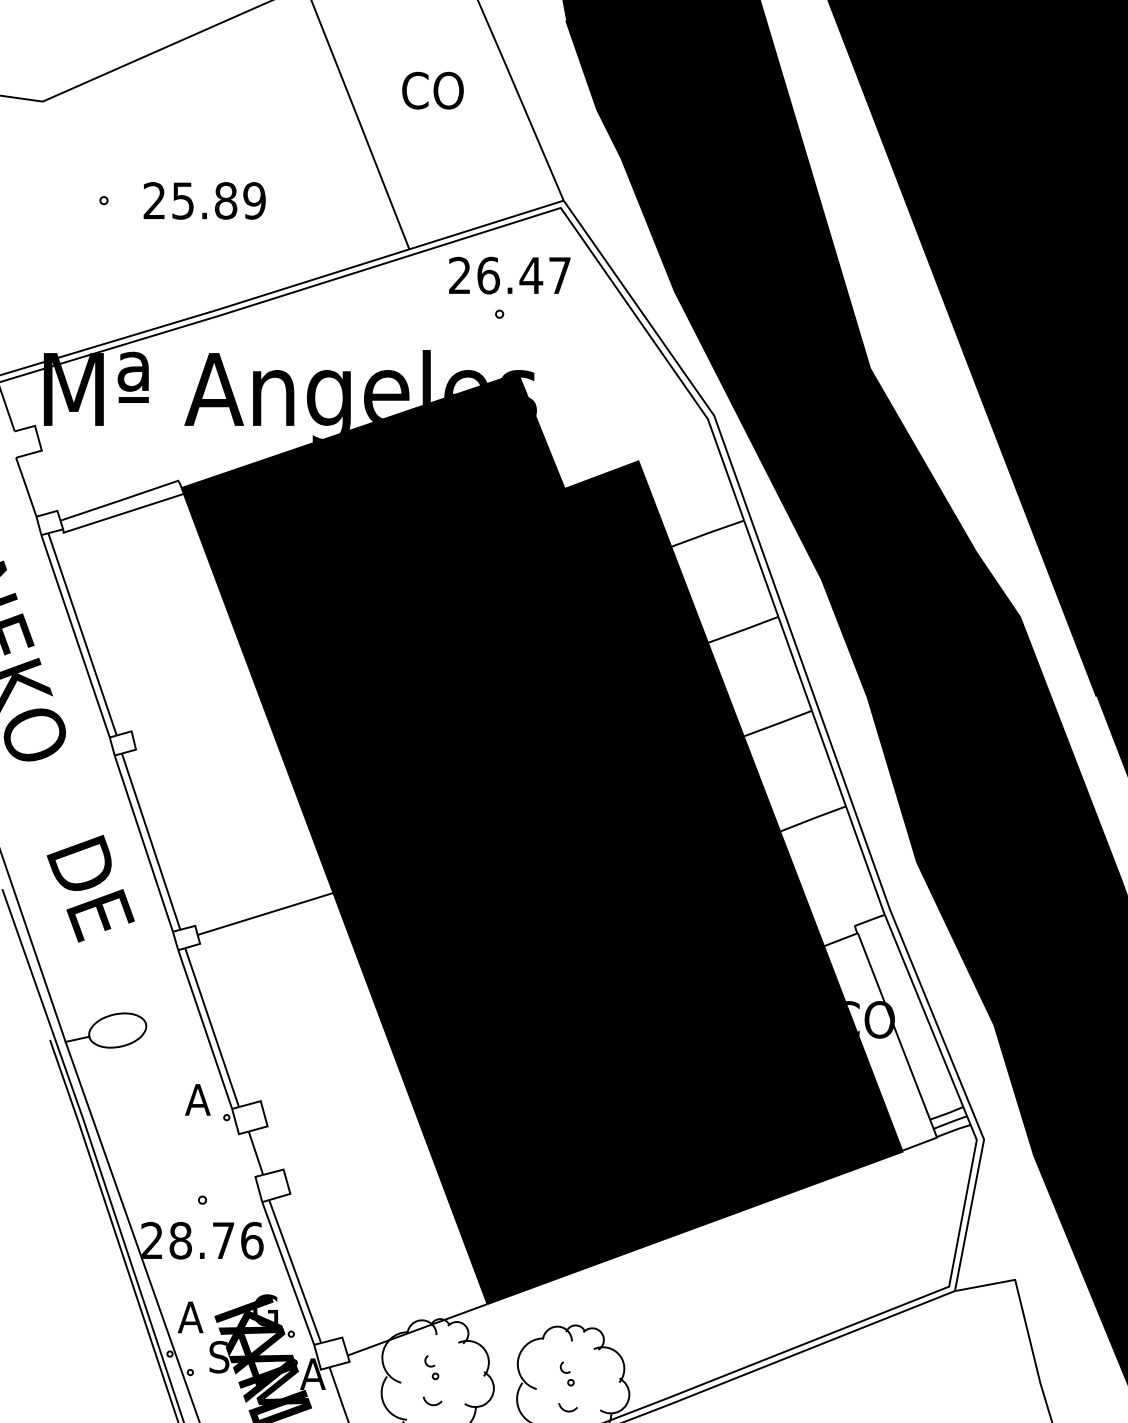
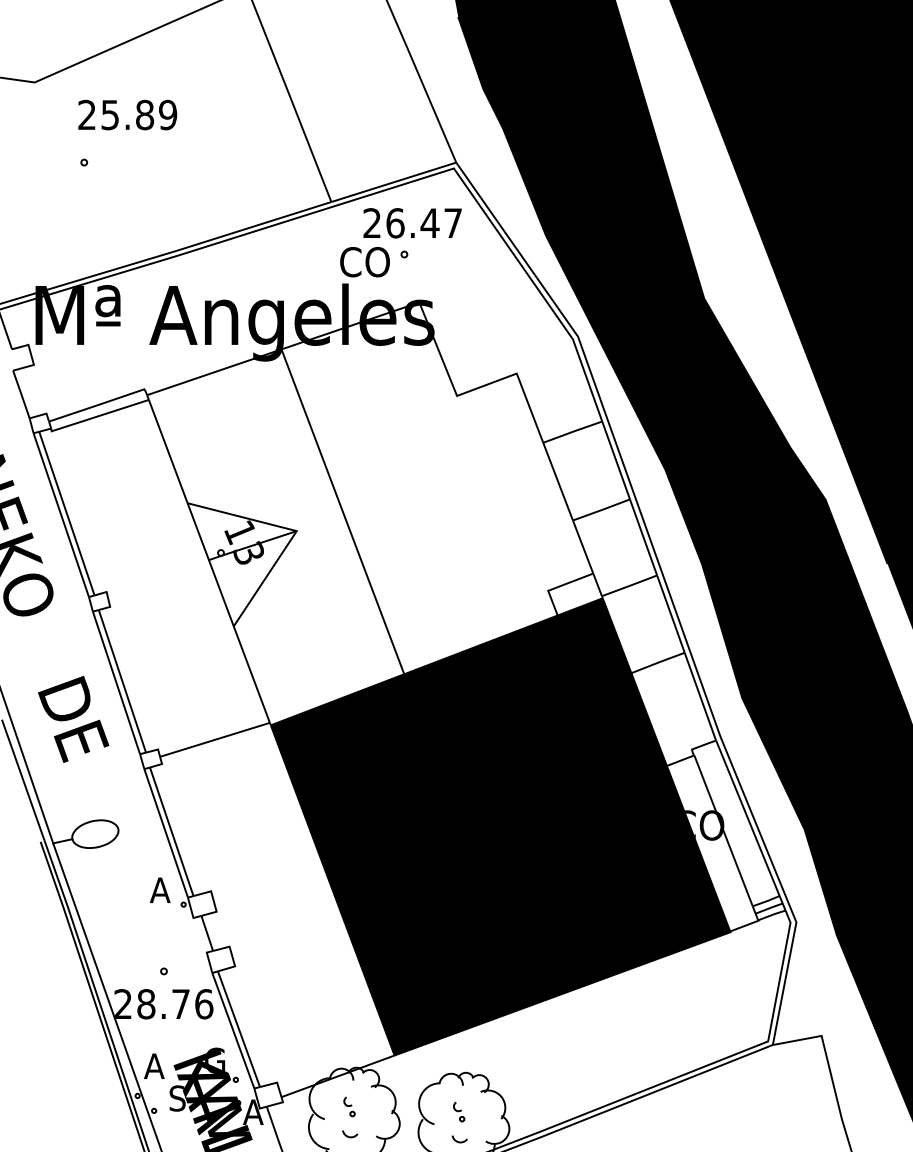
text: (432, 90) -> (364, 262), moved
text: (204, 200) -> (127, 114), moved
fill: (462, 634) -> (374, 513), removed

